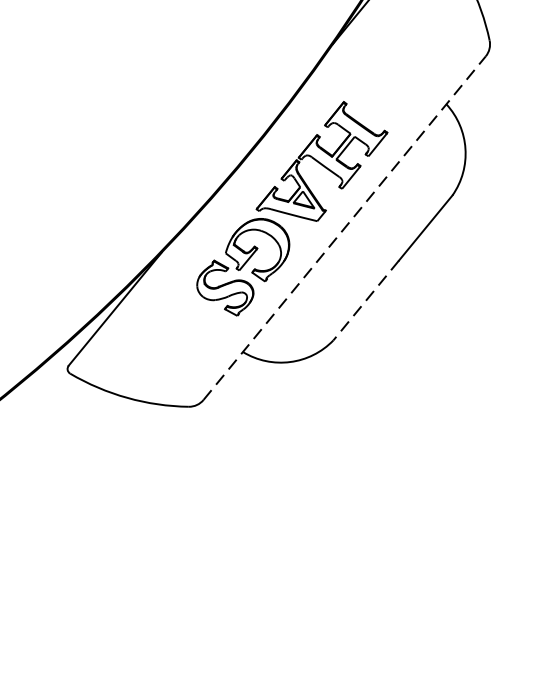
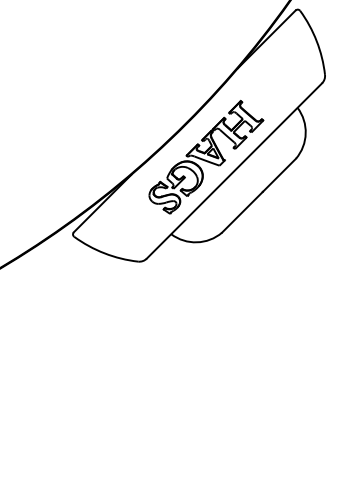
line: (344, 228) -> (234, 171), dashed -> solid
line: (366, 300) -> (242, 212), dashed -> solid

